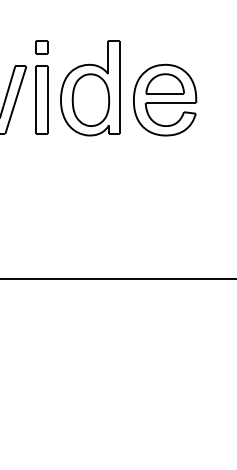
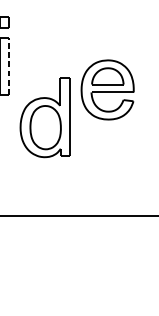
part: (90, 88) -> (45, 117), moved
part: (165, 99) -> (108, 89), moved
line: (47, 100) -> (9, 66), solid -> dashed

